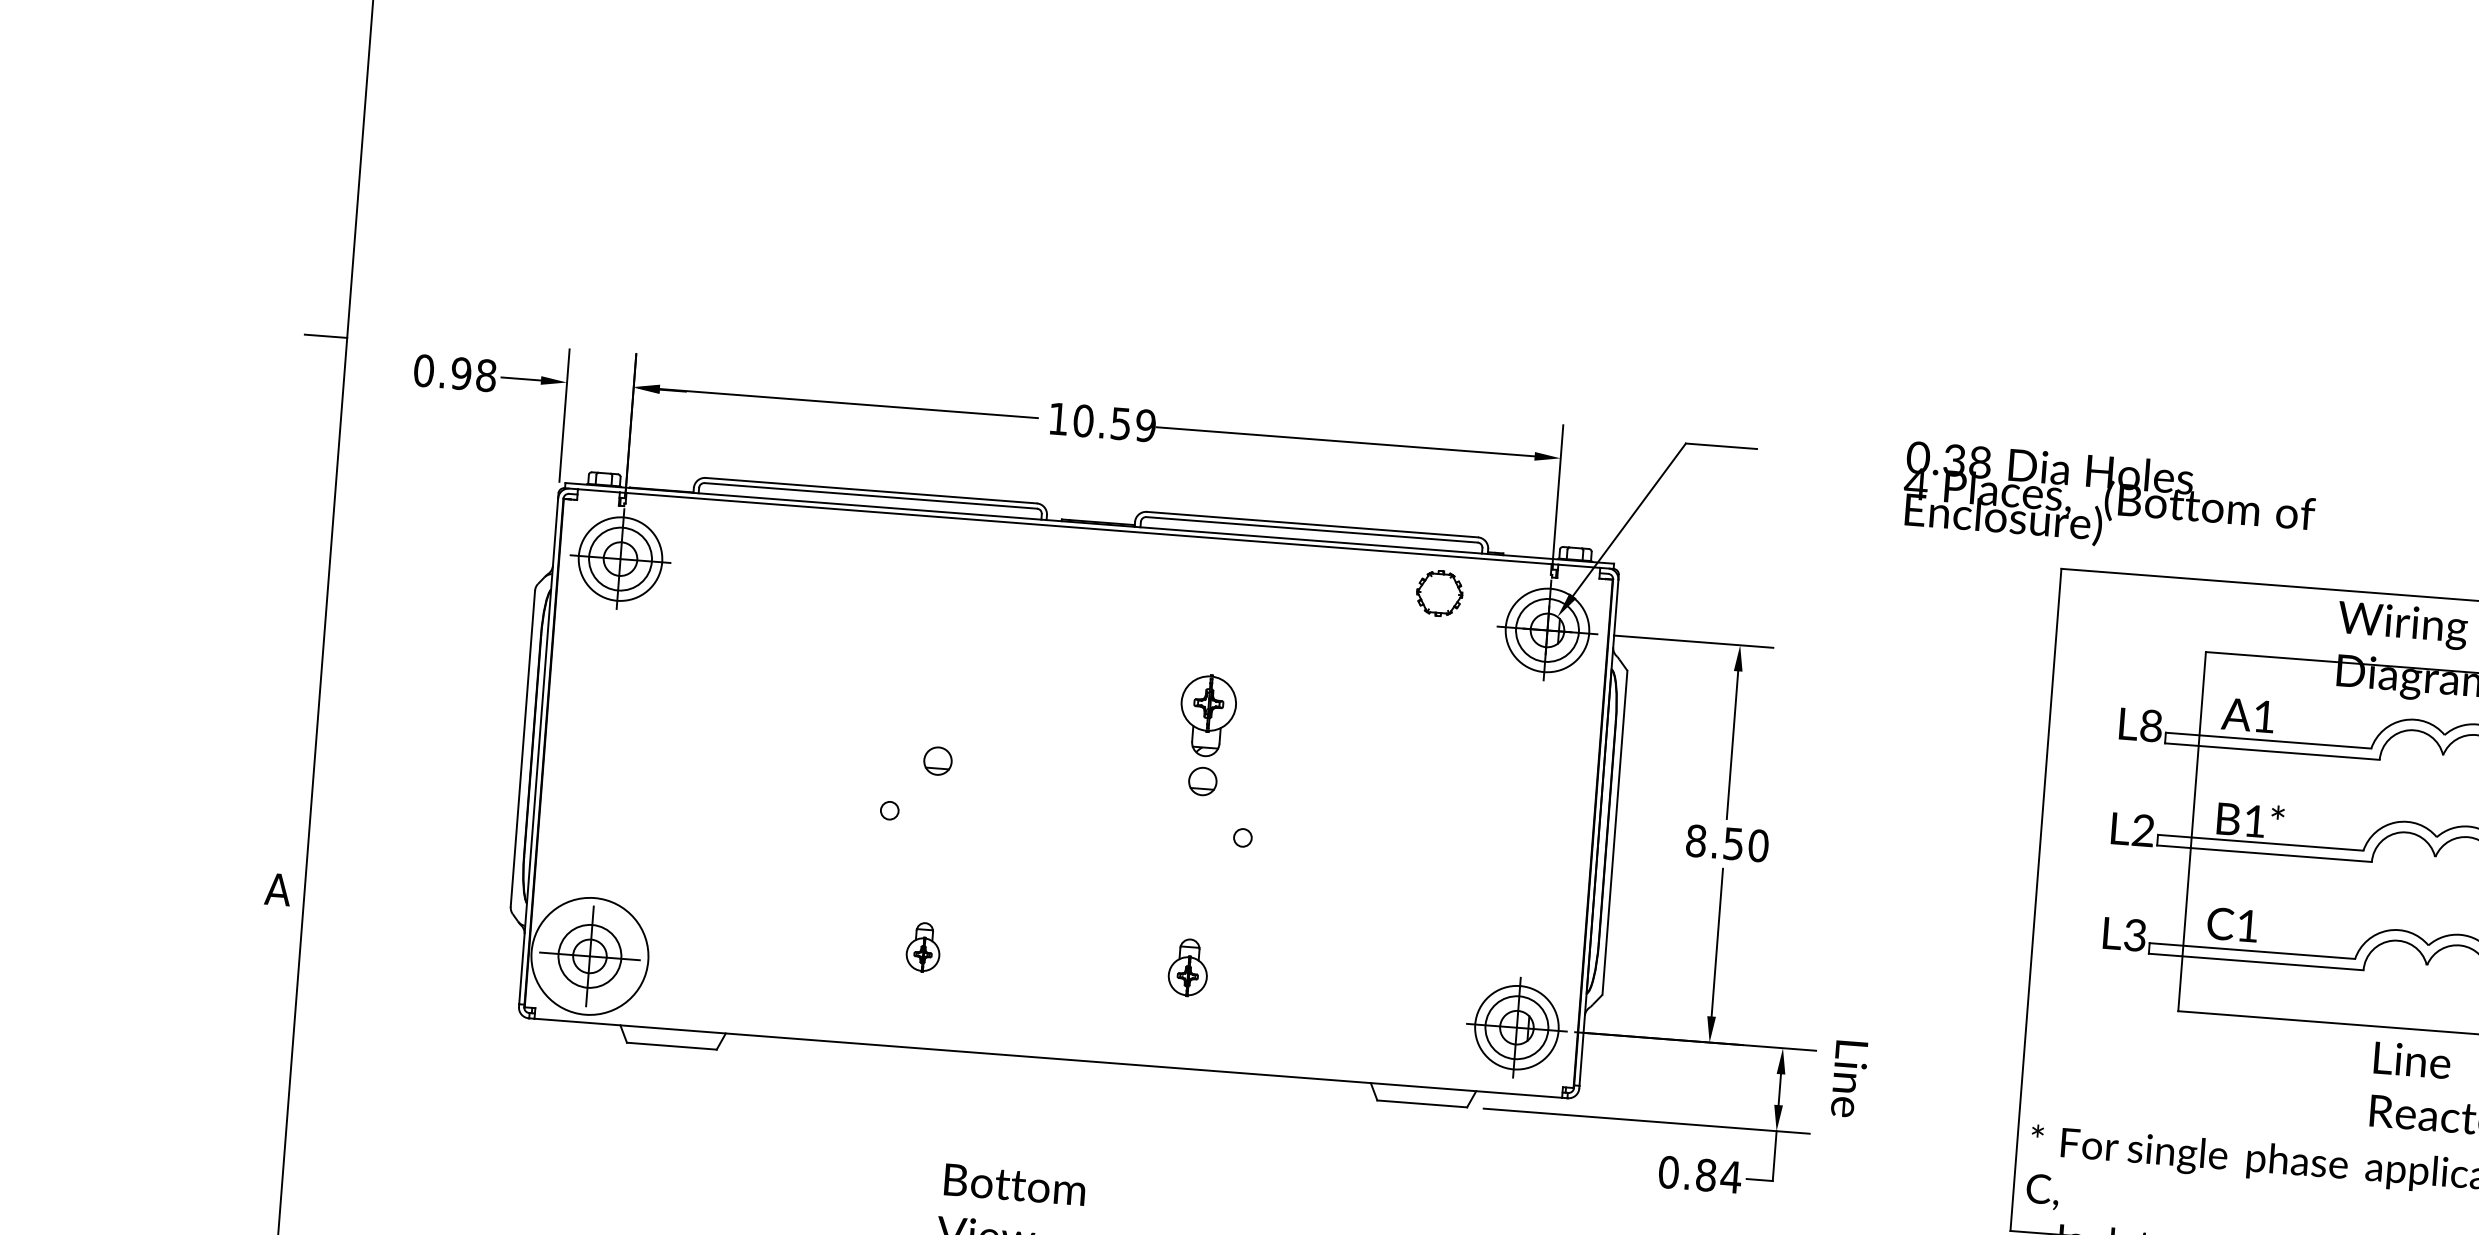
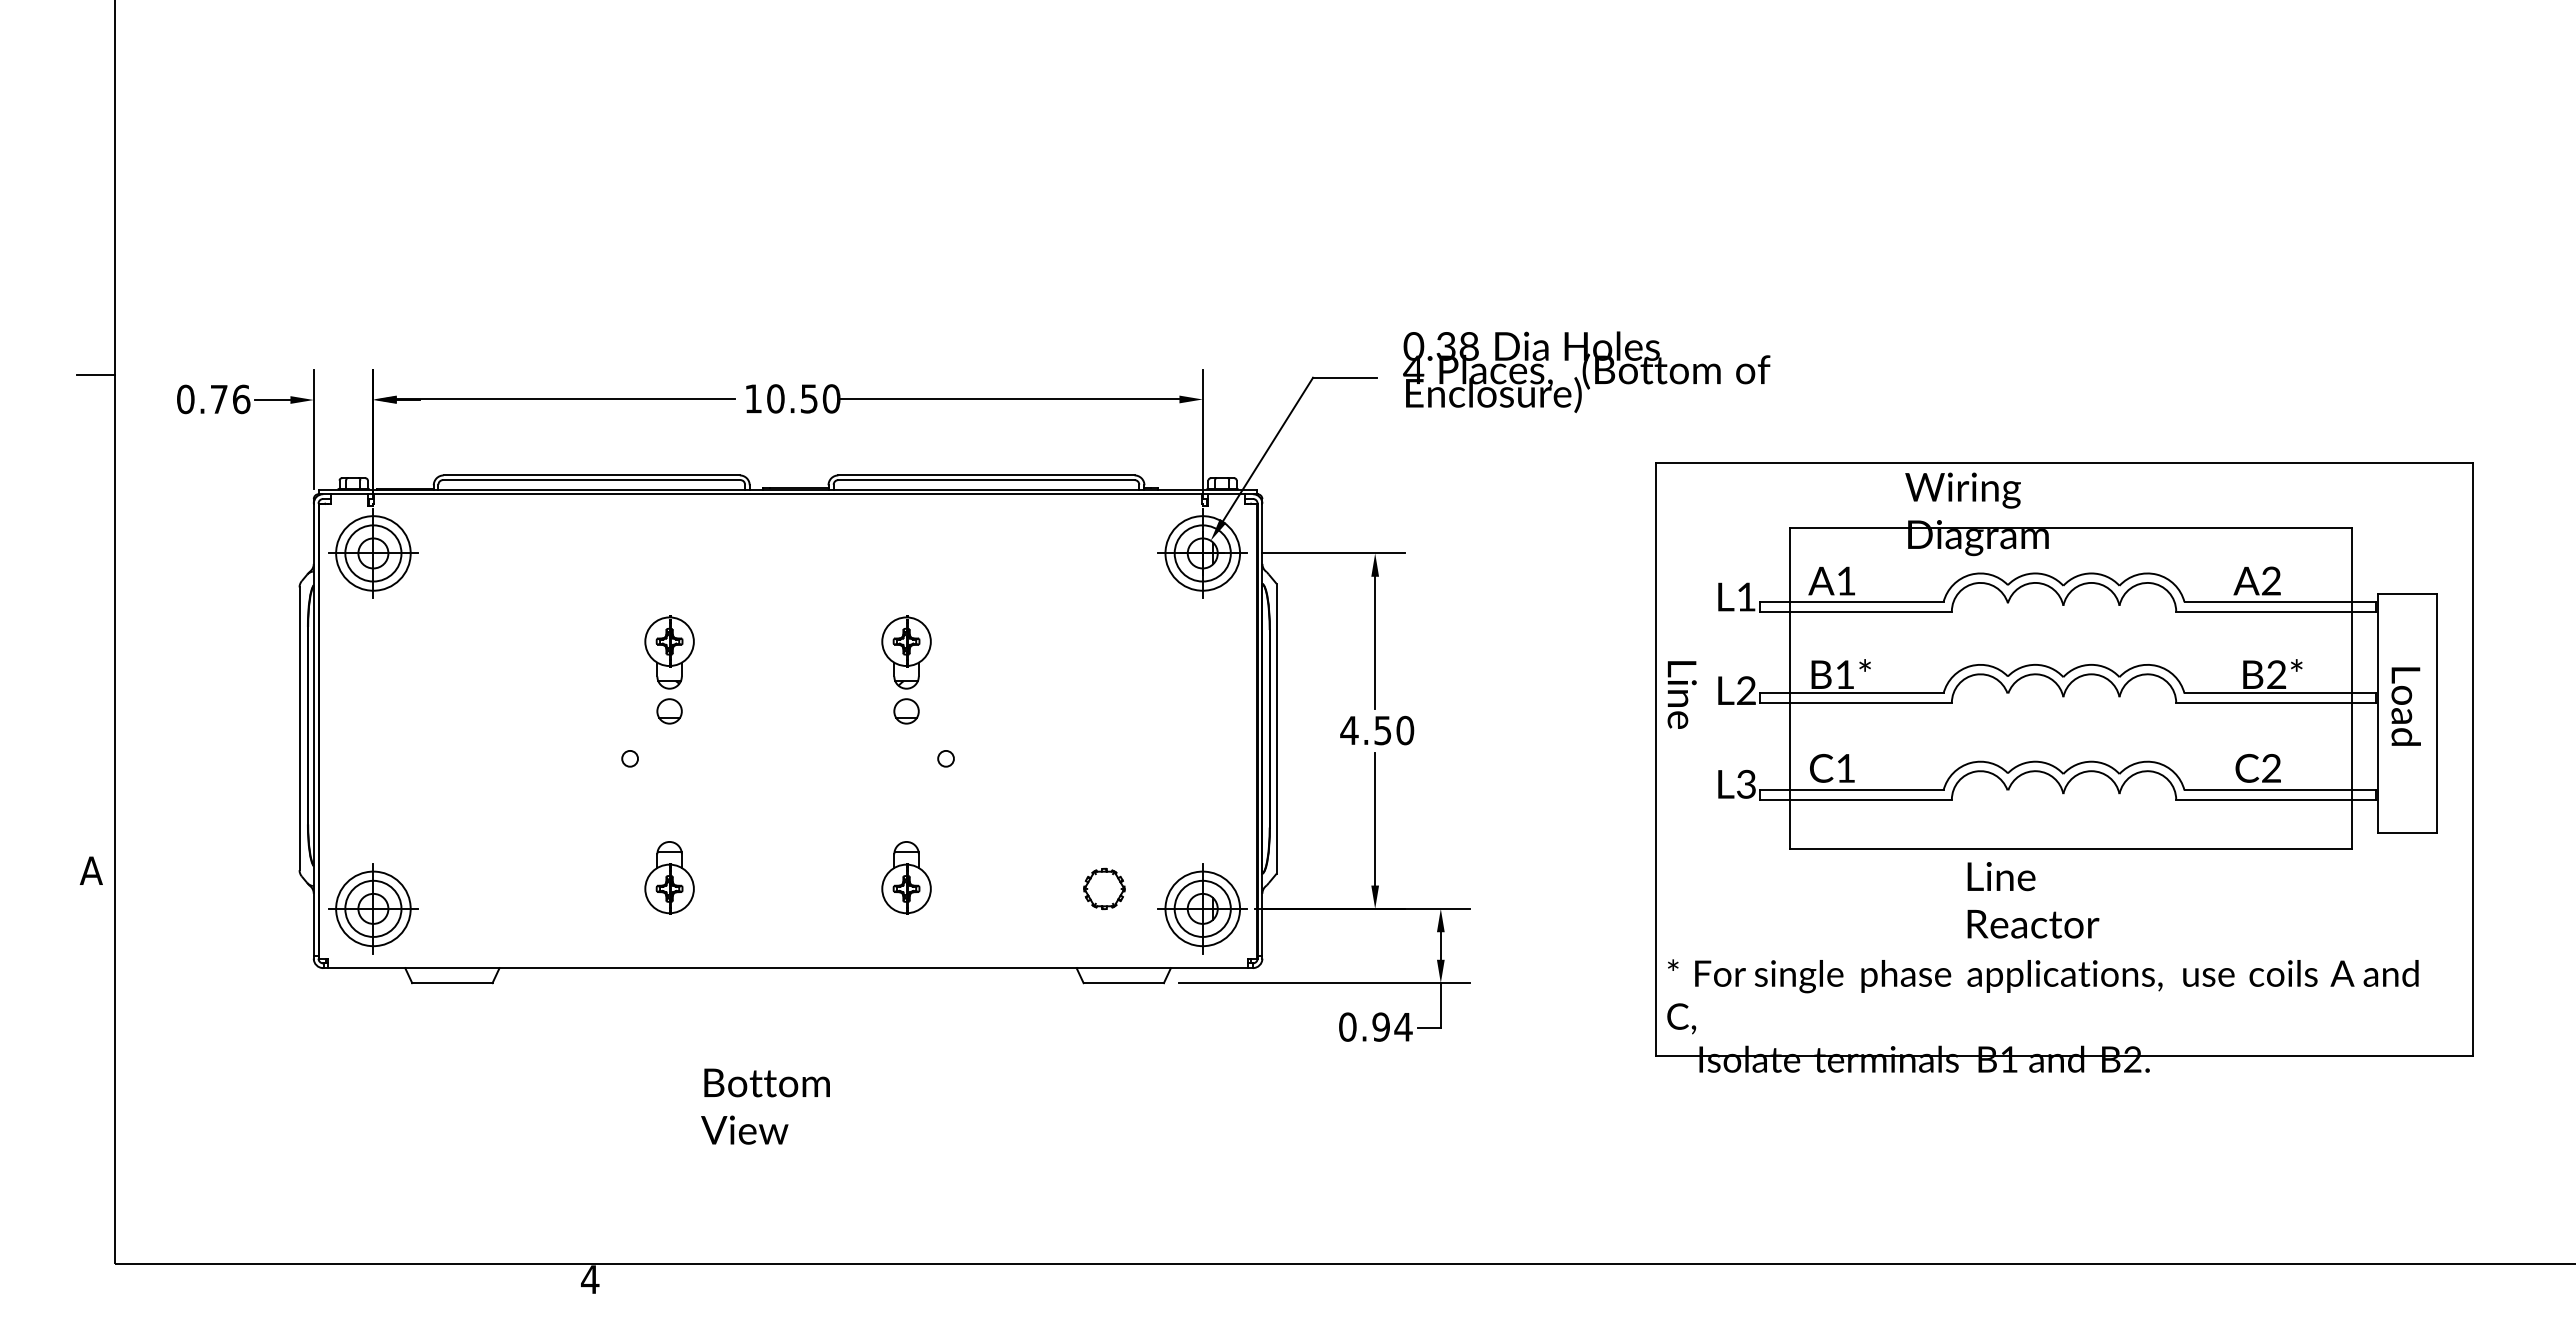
text: (474, 374) -> (230, 399), 0.98 -> 0.76
text: (1145, 425) -> (831, 398), 10.59 -> 10.50
text: (2109, 500) -> (1586, 371), moved
part: (1439, 592) -> (1104, 888), moved
part: (942, 695) -> (669, 652), added
text: (2151, 725) -> (1746, 596), L8 -> L1
text: (1696, 840) -> (1349, 730), 8.50 -> 4.50
part: (923, 946) -> (669, 877), size x1.67
circle: (590, 955) -> (373, 908), size x0.71
part: (1188, 967) -> (906, 877), size x1.43
text: (1848, 1078) -> (1681, 694), moved
text: (1706, 1174) -> (1381, 1026), 0.84 -> 0.94

